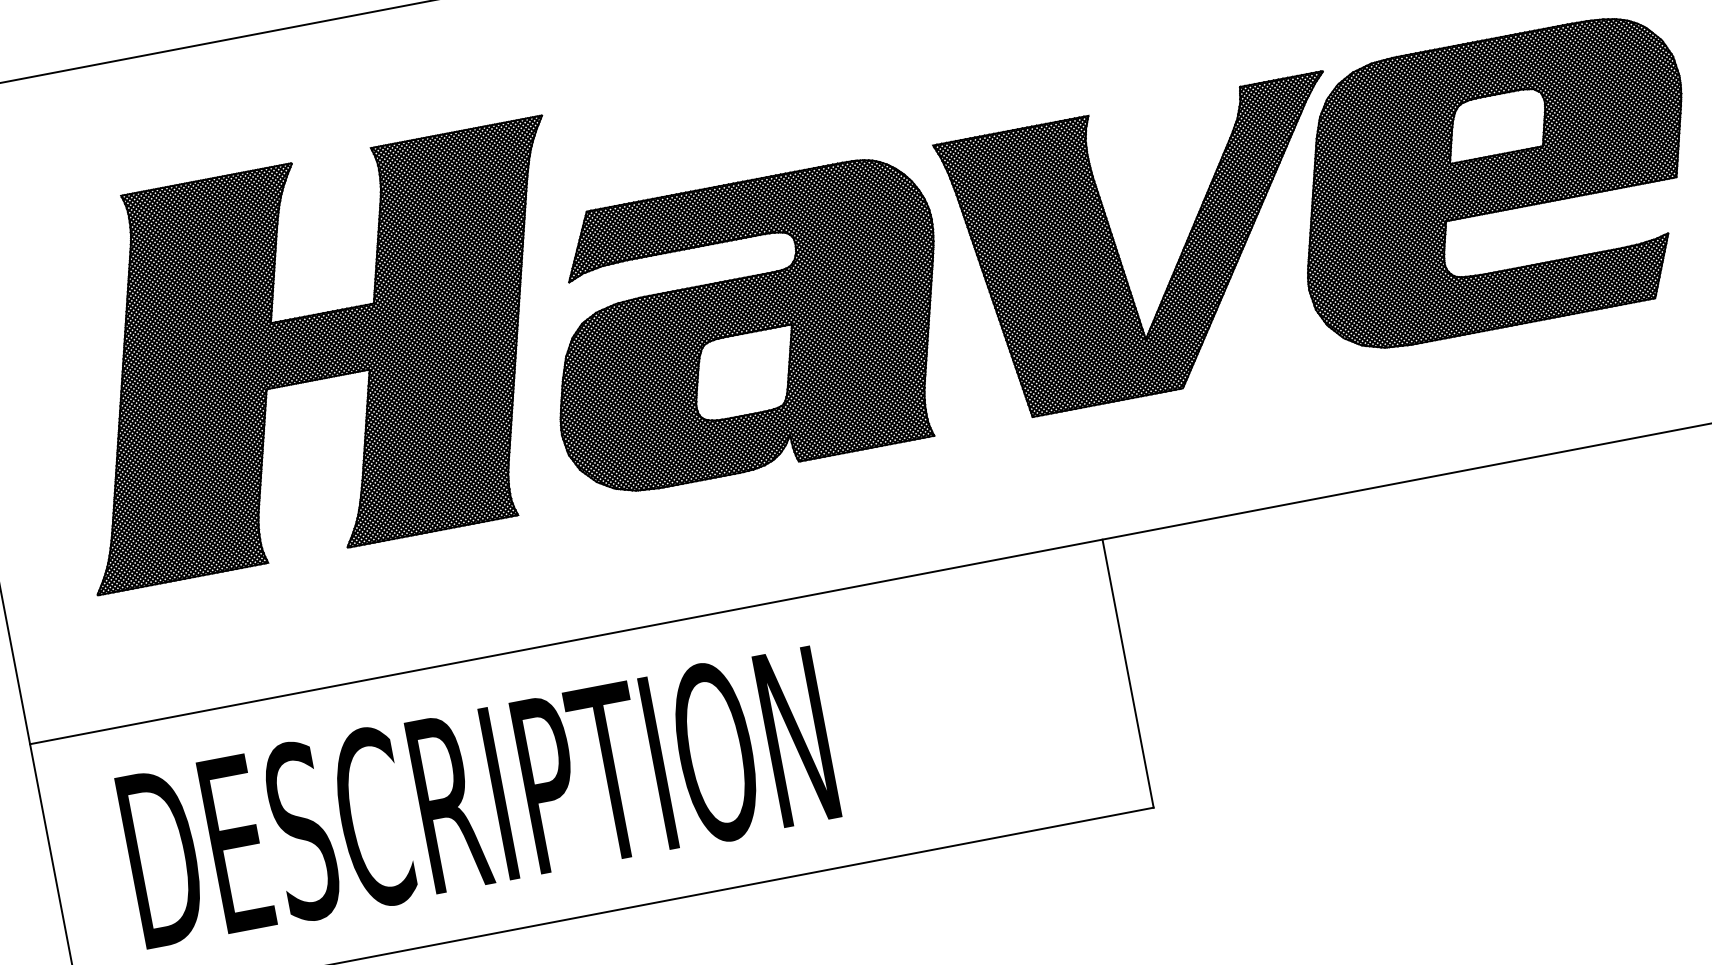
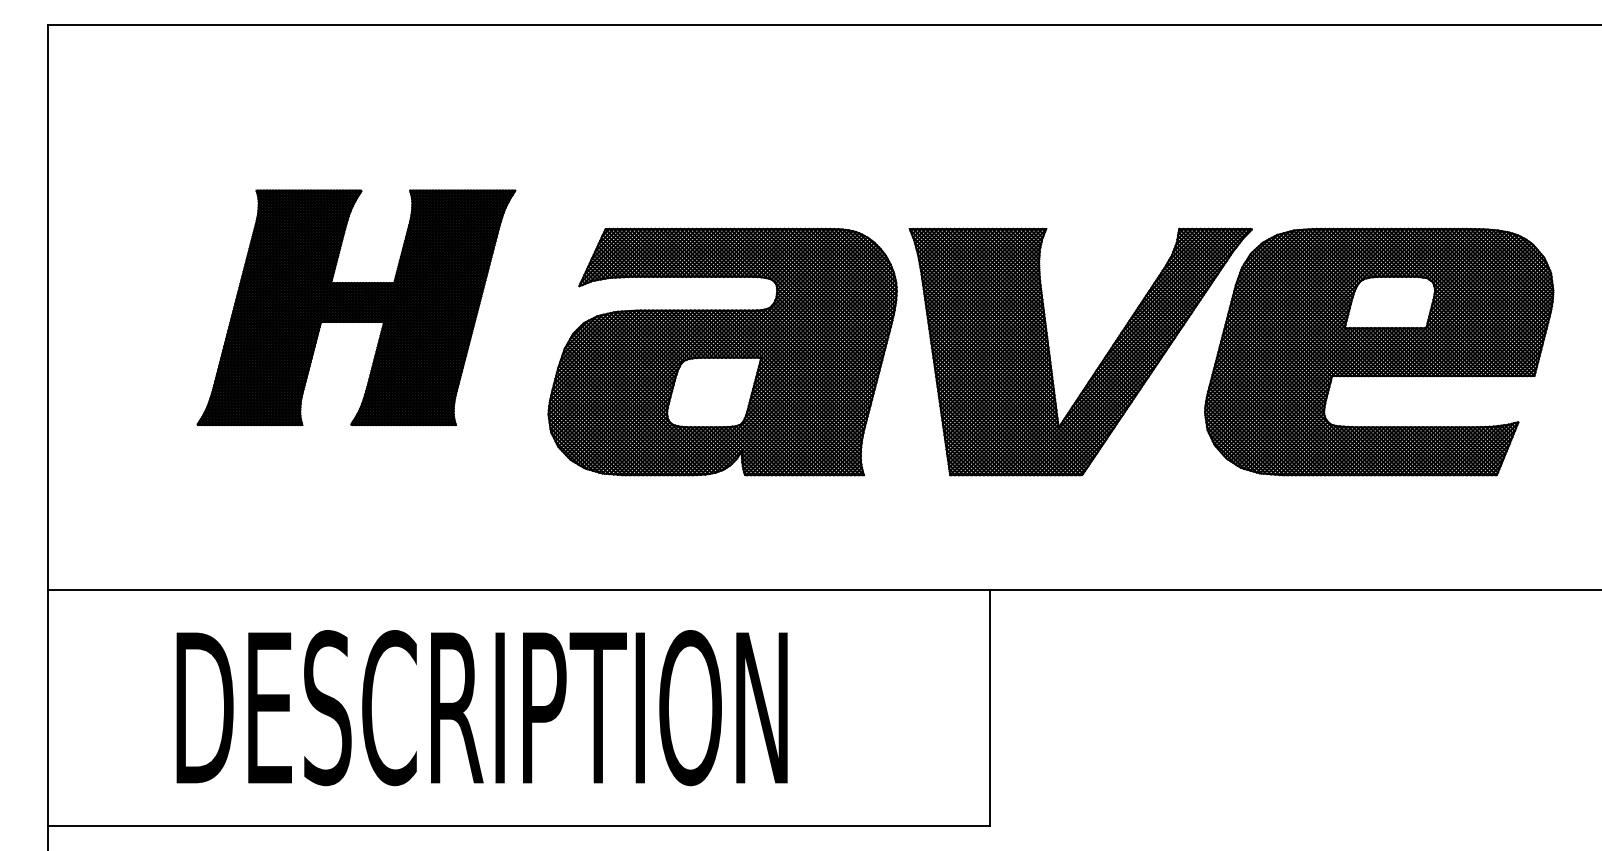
part: (319, 355) -> (356, 307), size x0.7
text: (477, 798) -> (481, 708), moved

